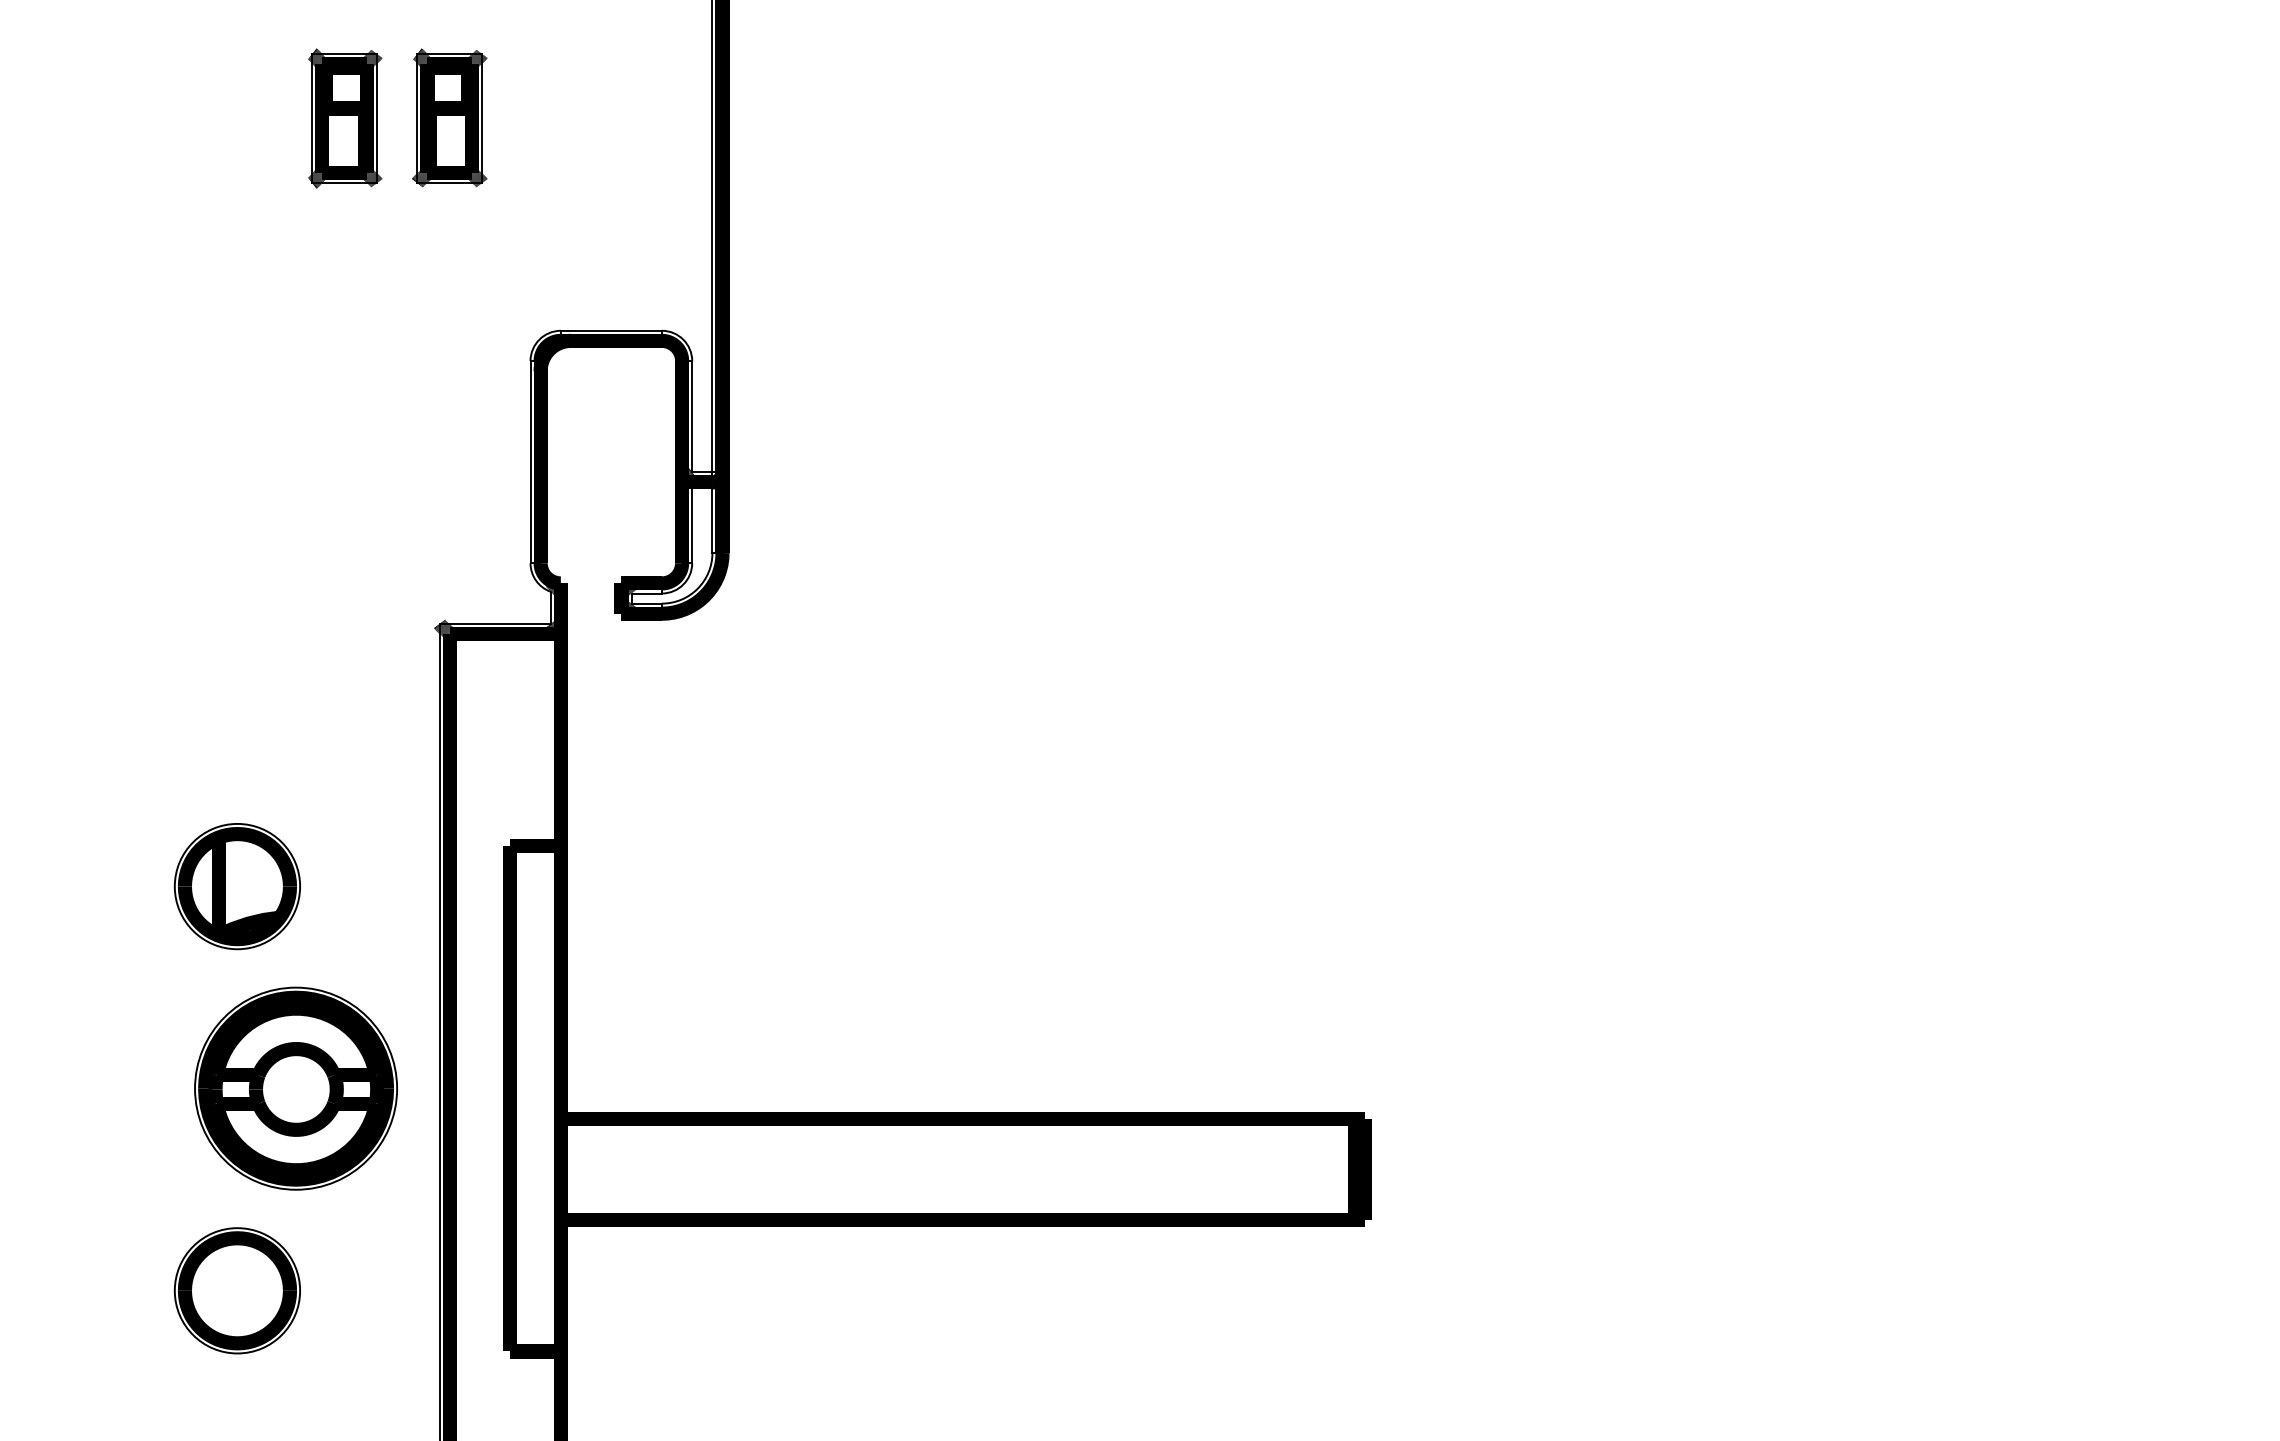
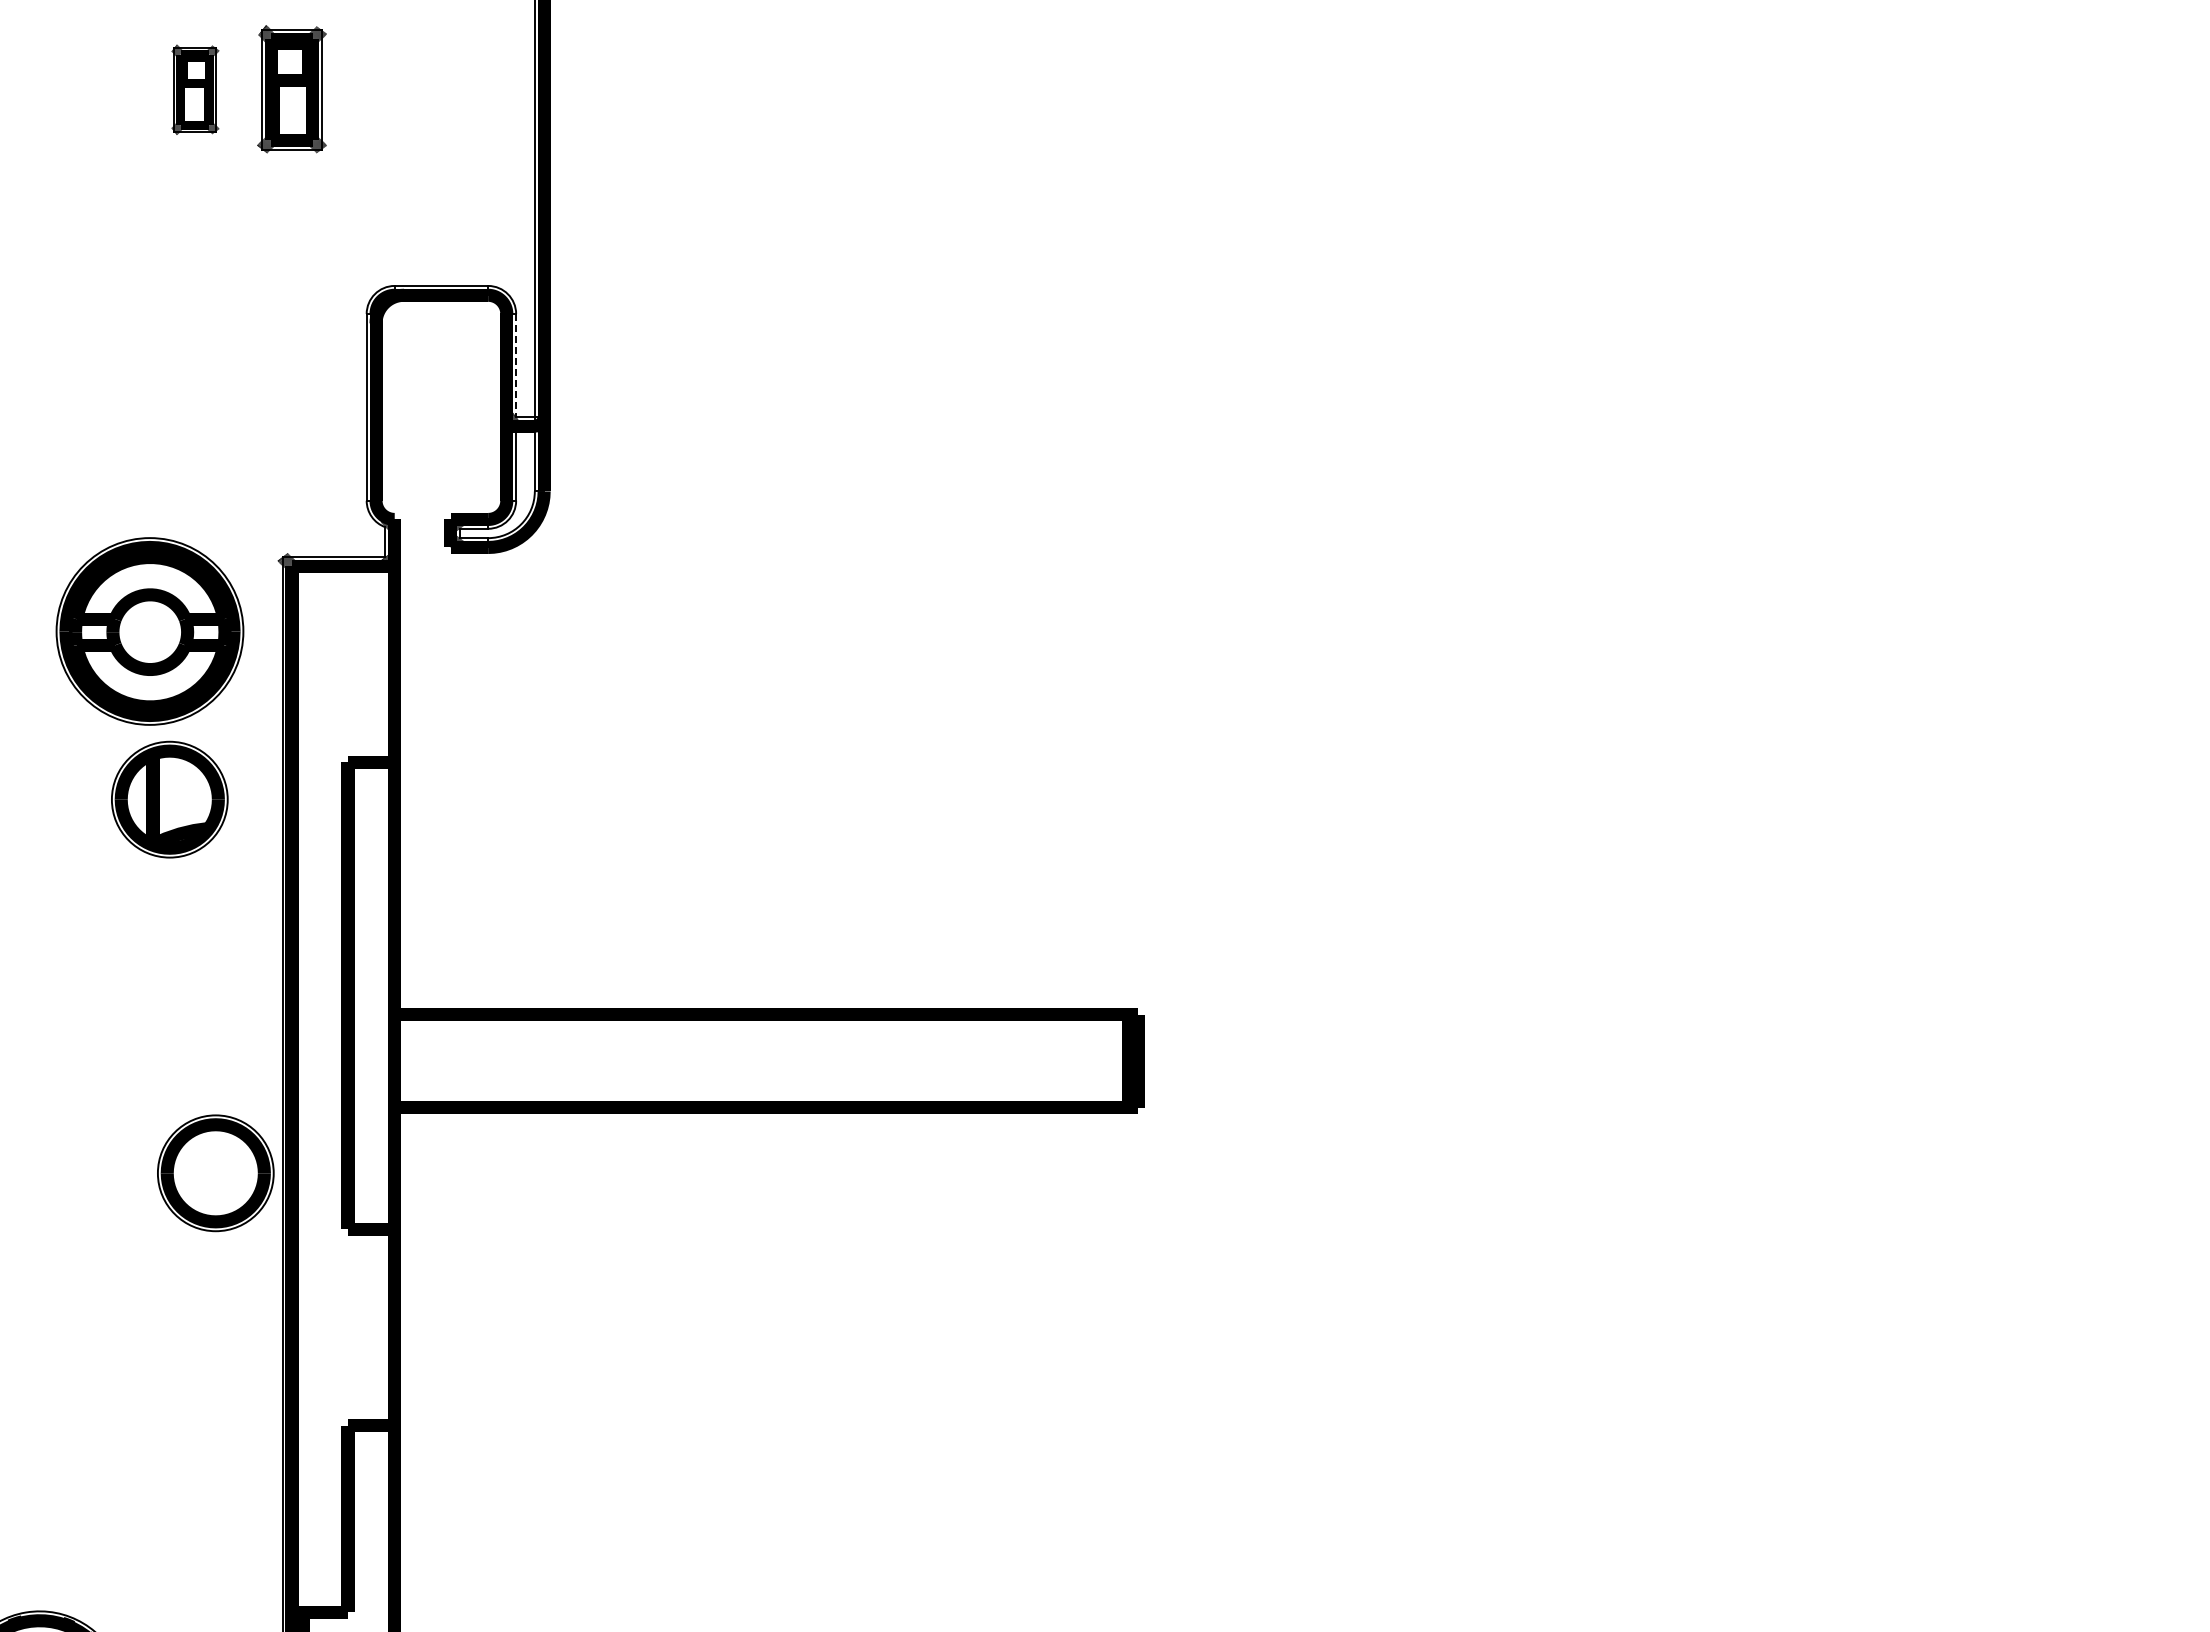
part: (345, 118) -> (195, 89), size x0.7
line: (692, 416) -> (516, 365), solid -> dashed
part: (237, 886) -> (169, 799), moved
part: (295, 1088) -> (149, 631), moved
part: (237, 1291) -> (215, 1173), moved

